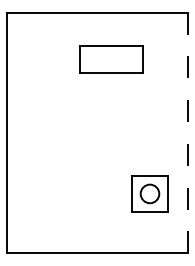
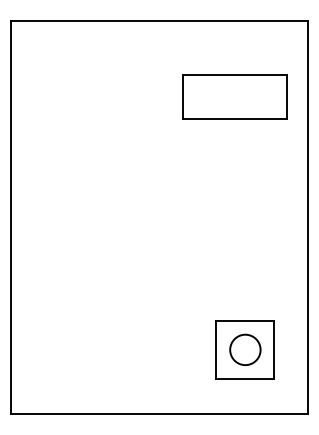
part: (111, 59) -> (234, 97), moved
line: (188, 133) -> (308, 218), dashed -> solid
part: (149, 193) -> (244, 349), moved

